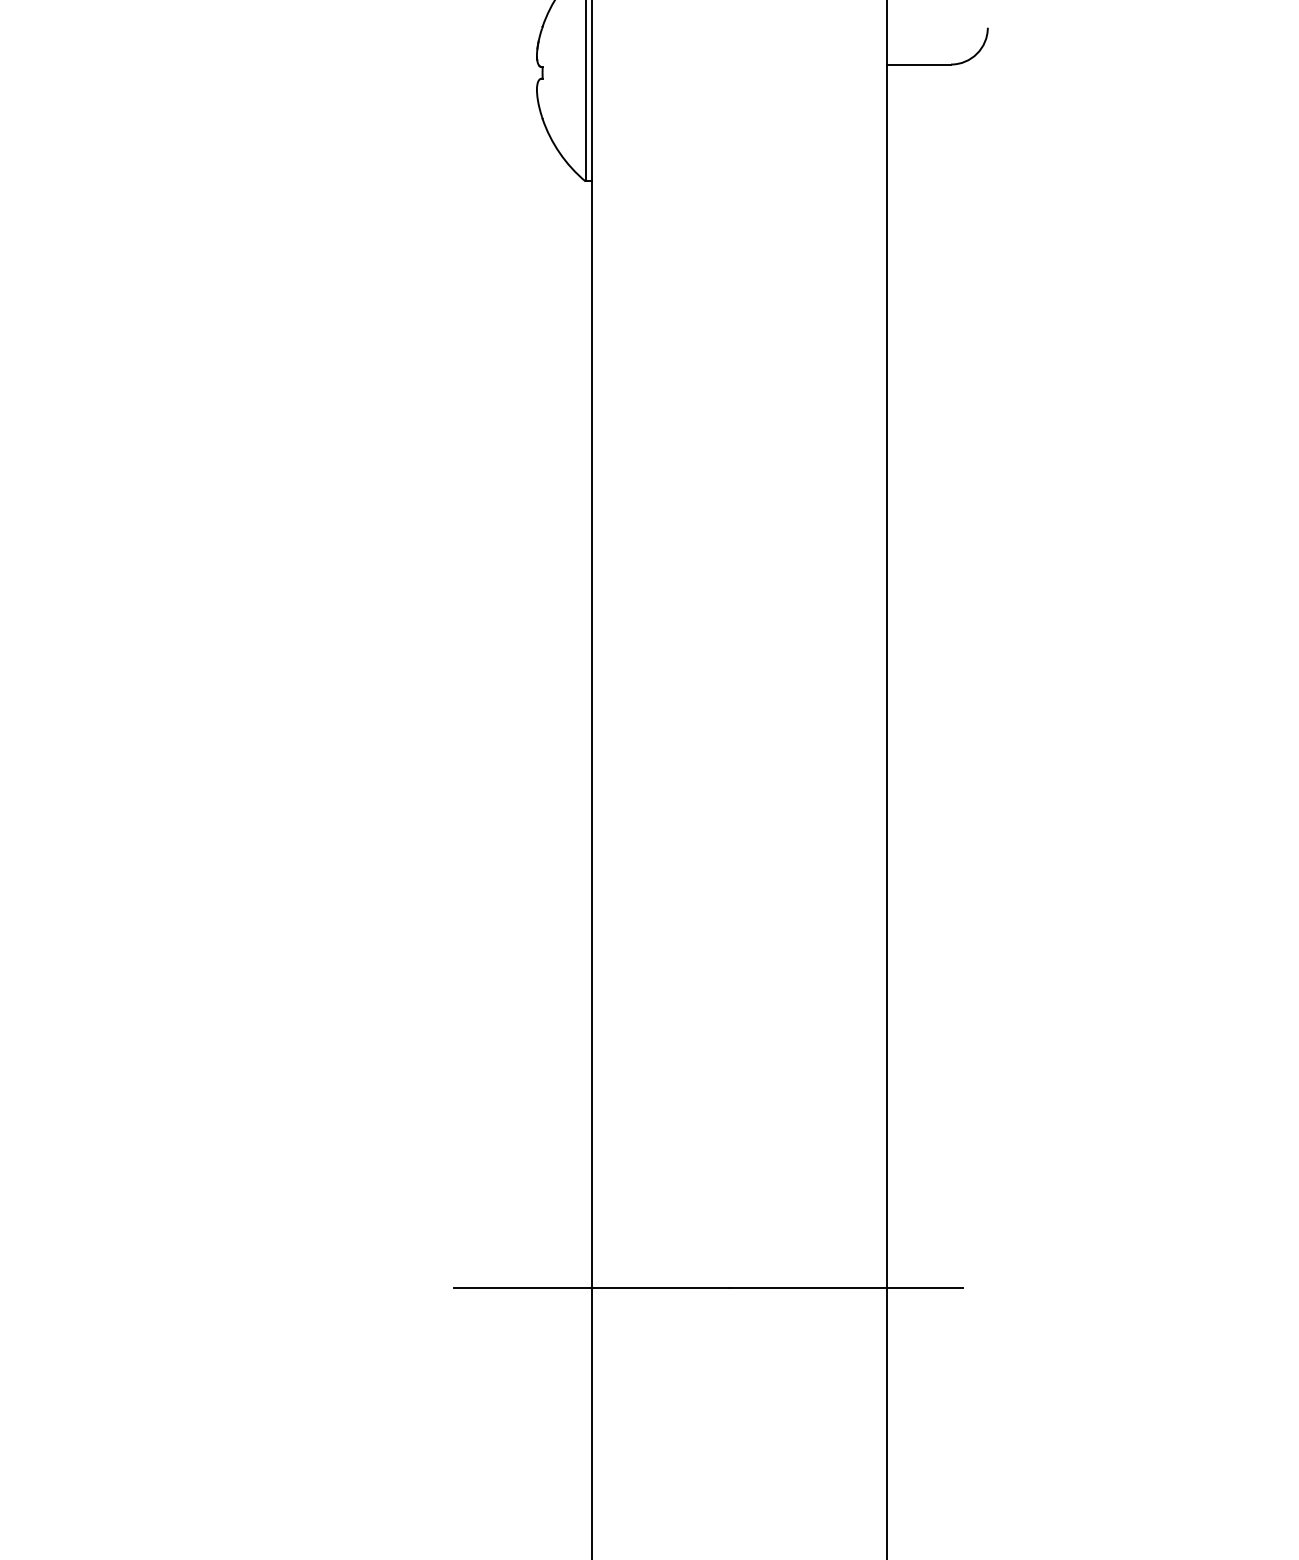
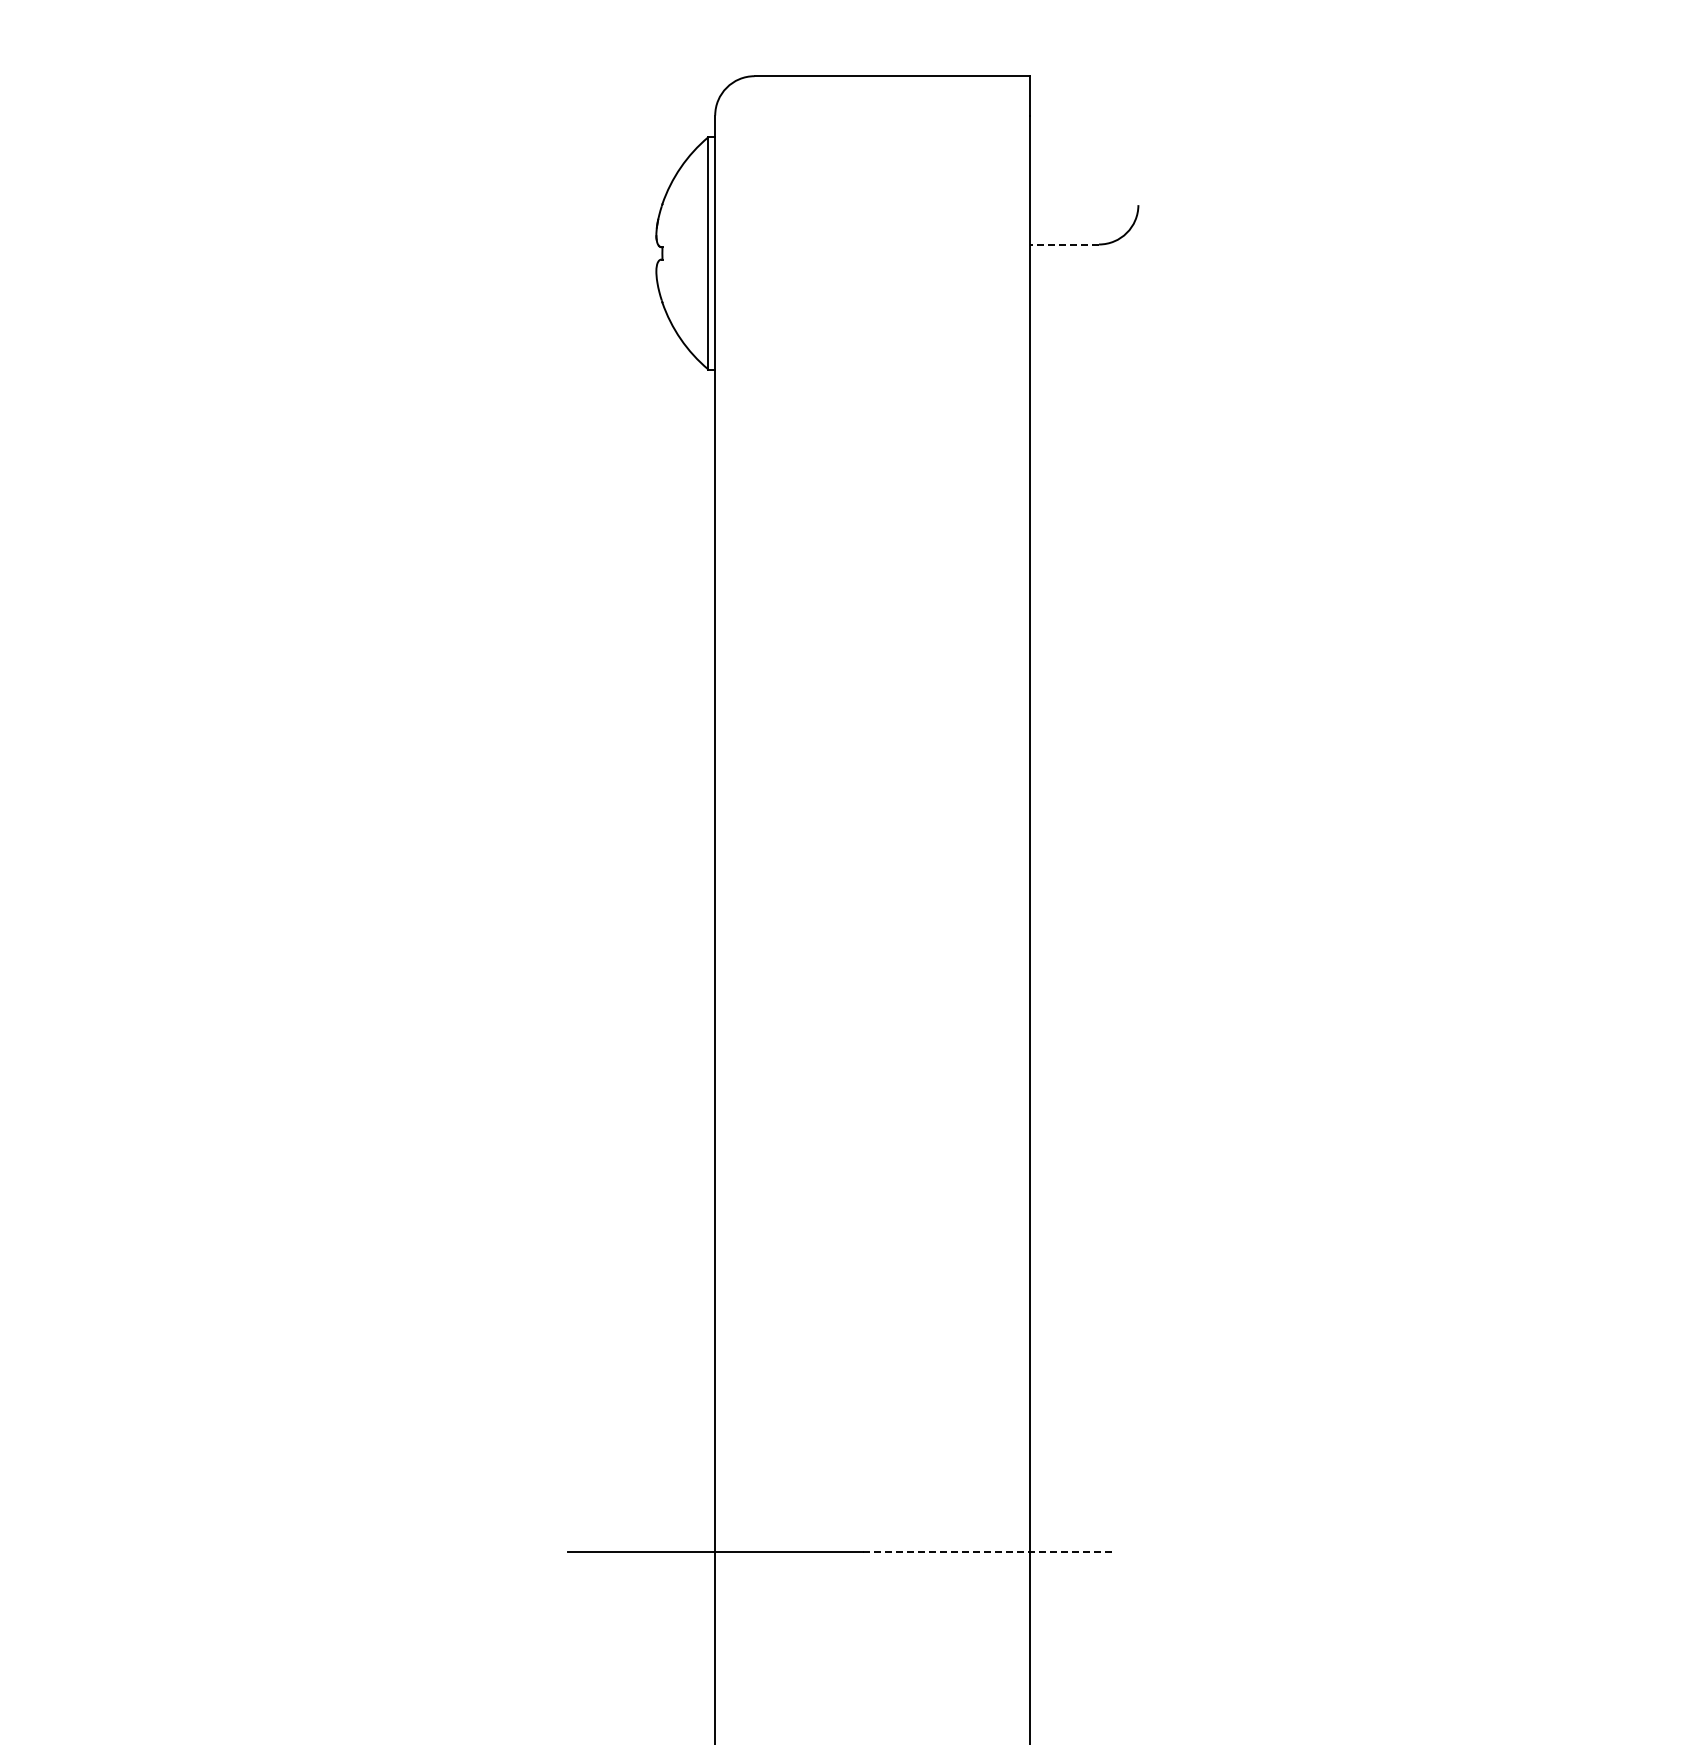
line: (918, 64) -> (1064, 244), solid -> dashed
line: (846, 1288) -> (987, 1552), solid -> dashed

